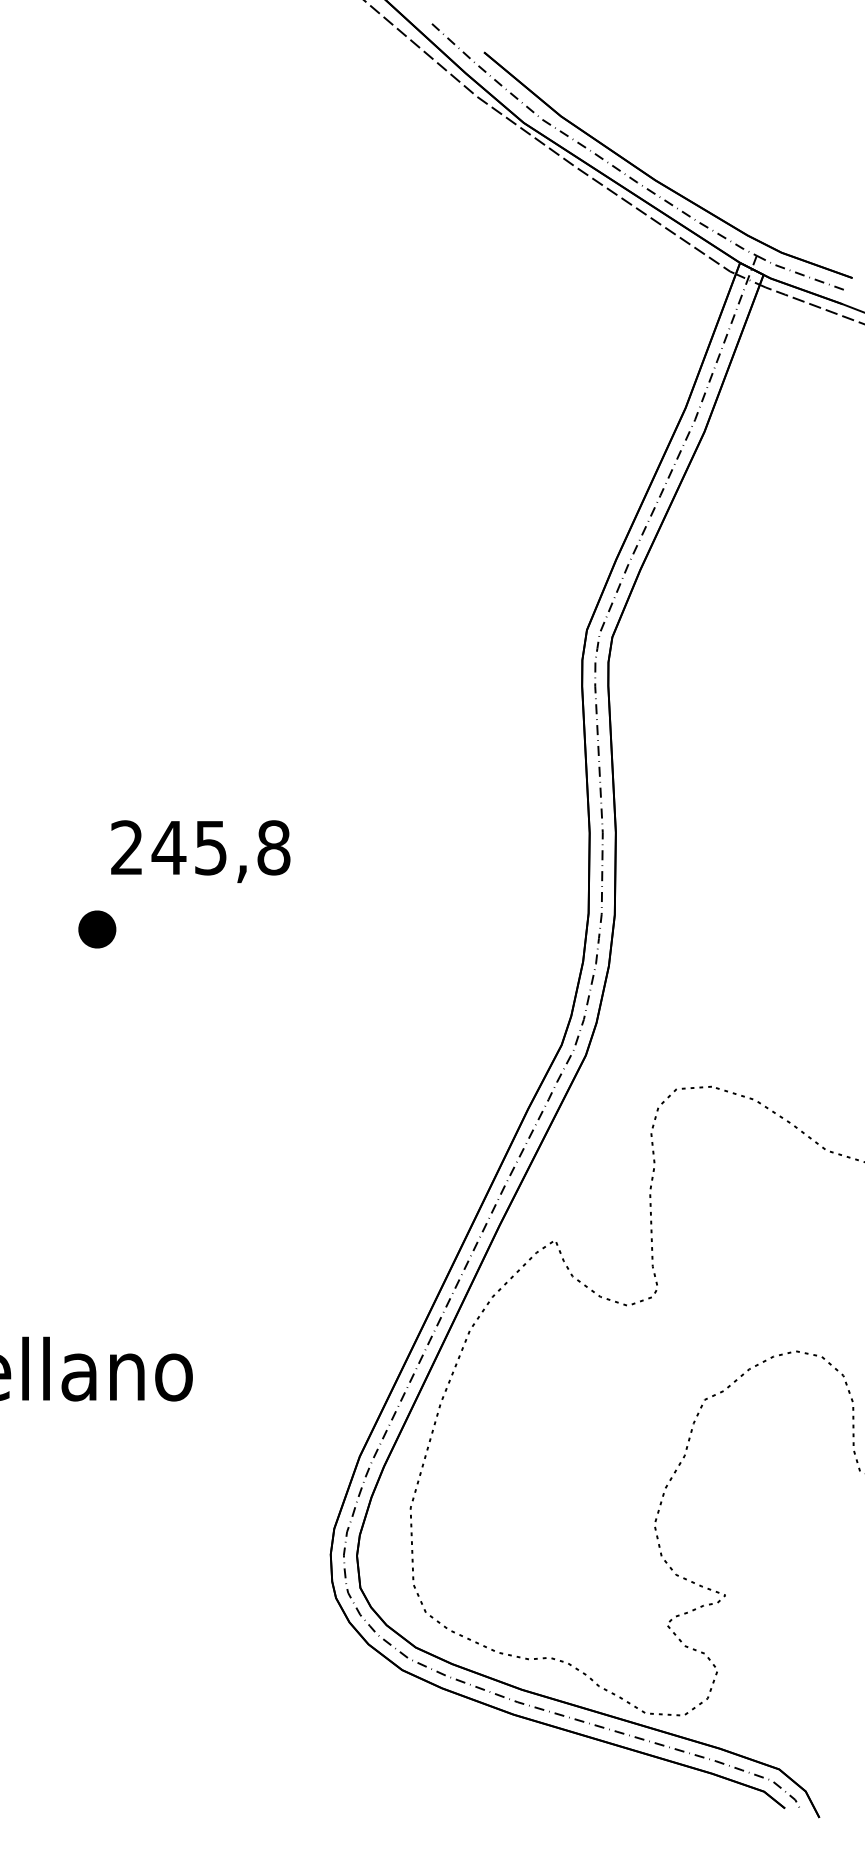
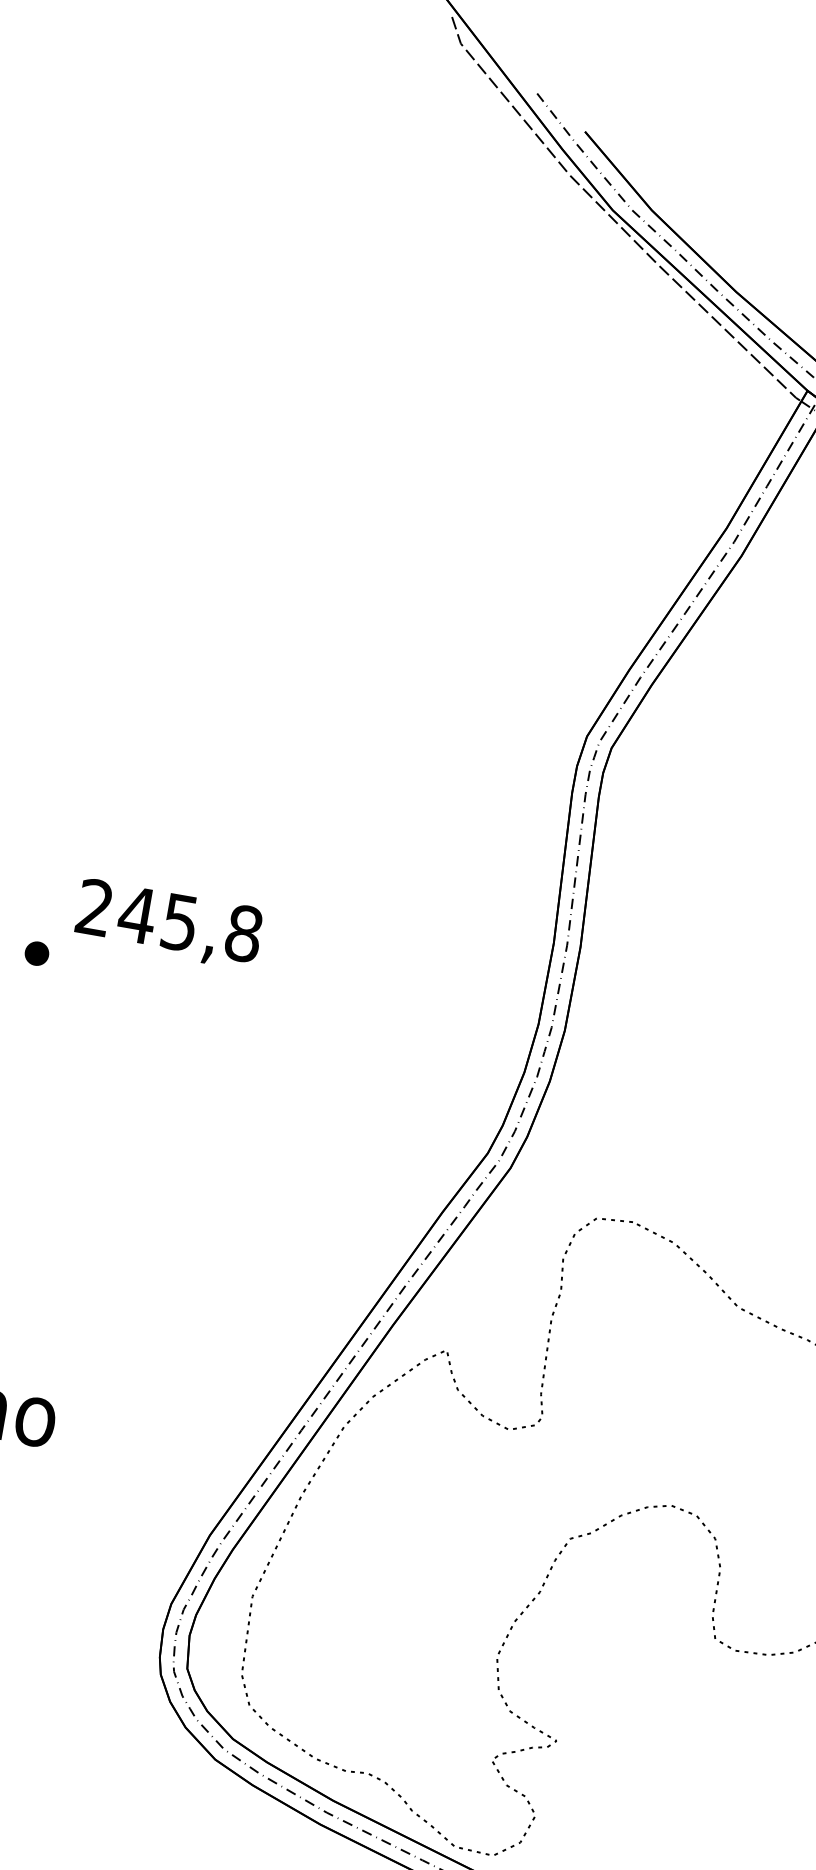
text: (200, 851) -> (168, 924), moved
part: (97, 929) -> (37, 953), size x0.62

